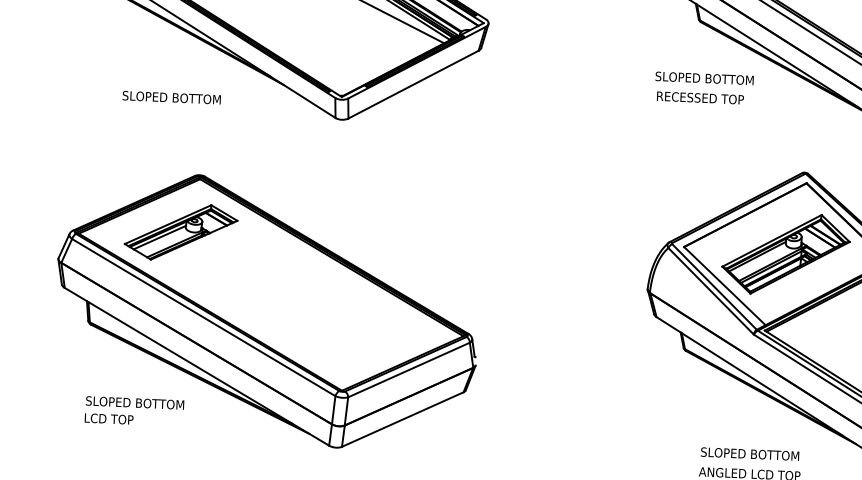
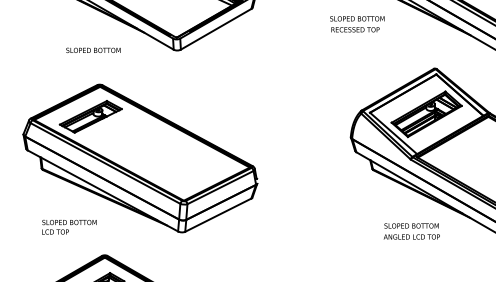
text: (704, 88) -> (357, 24), moved
text: (171, 96) -> (93, 49), moved
text: (134, 410) -> (69, 226), moved

